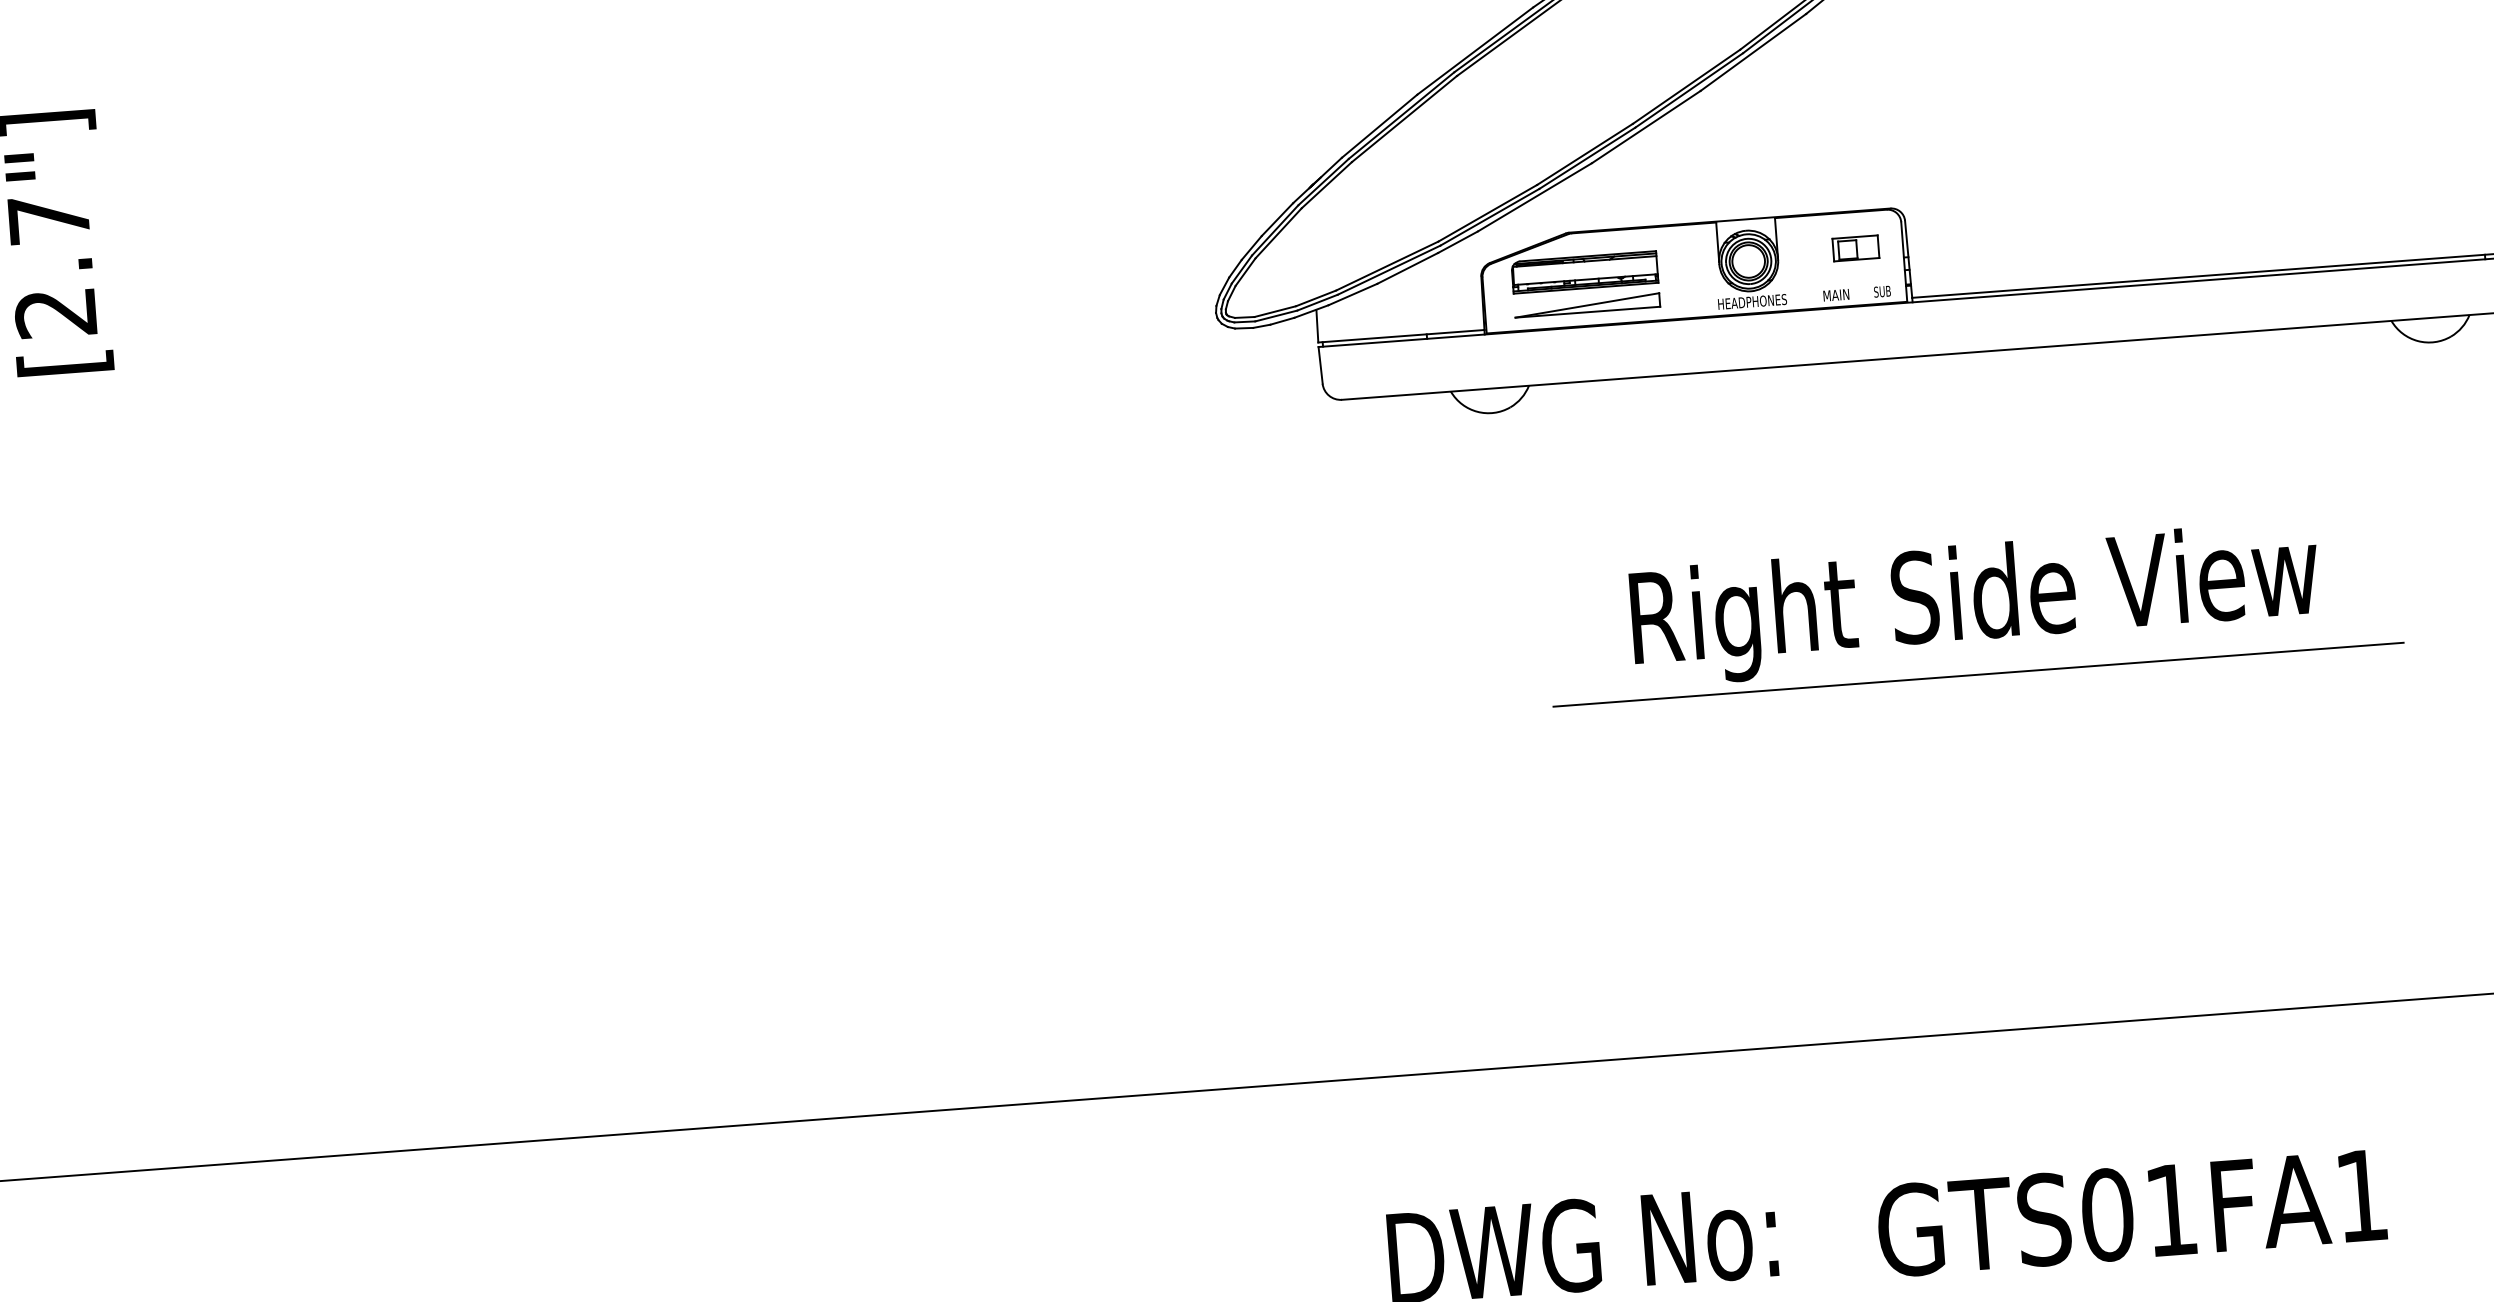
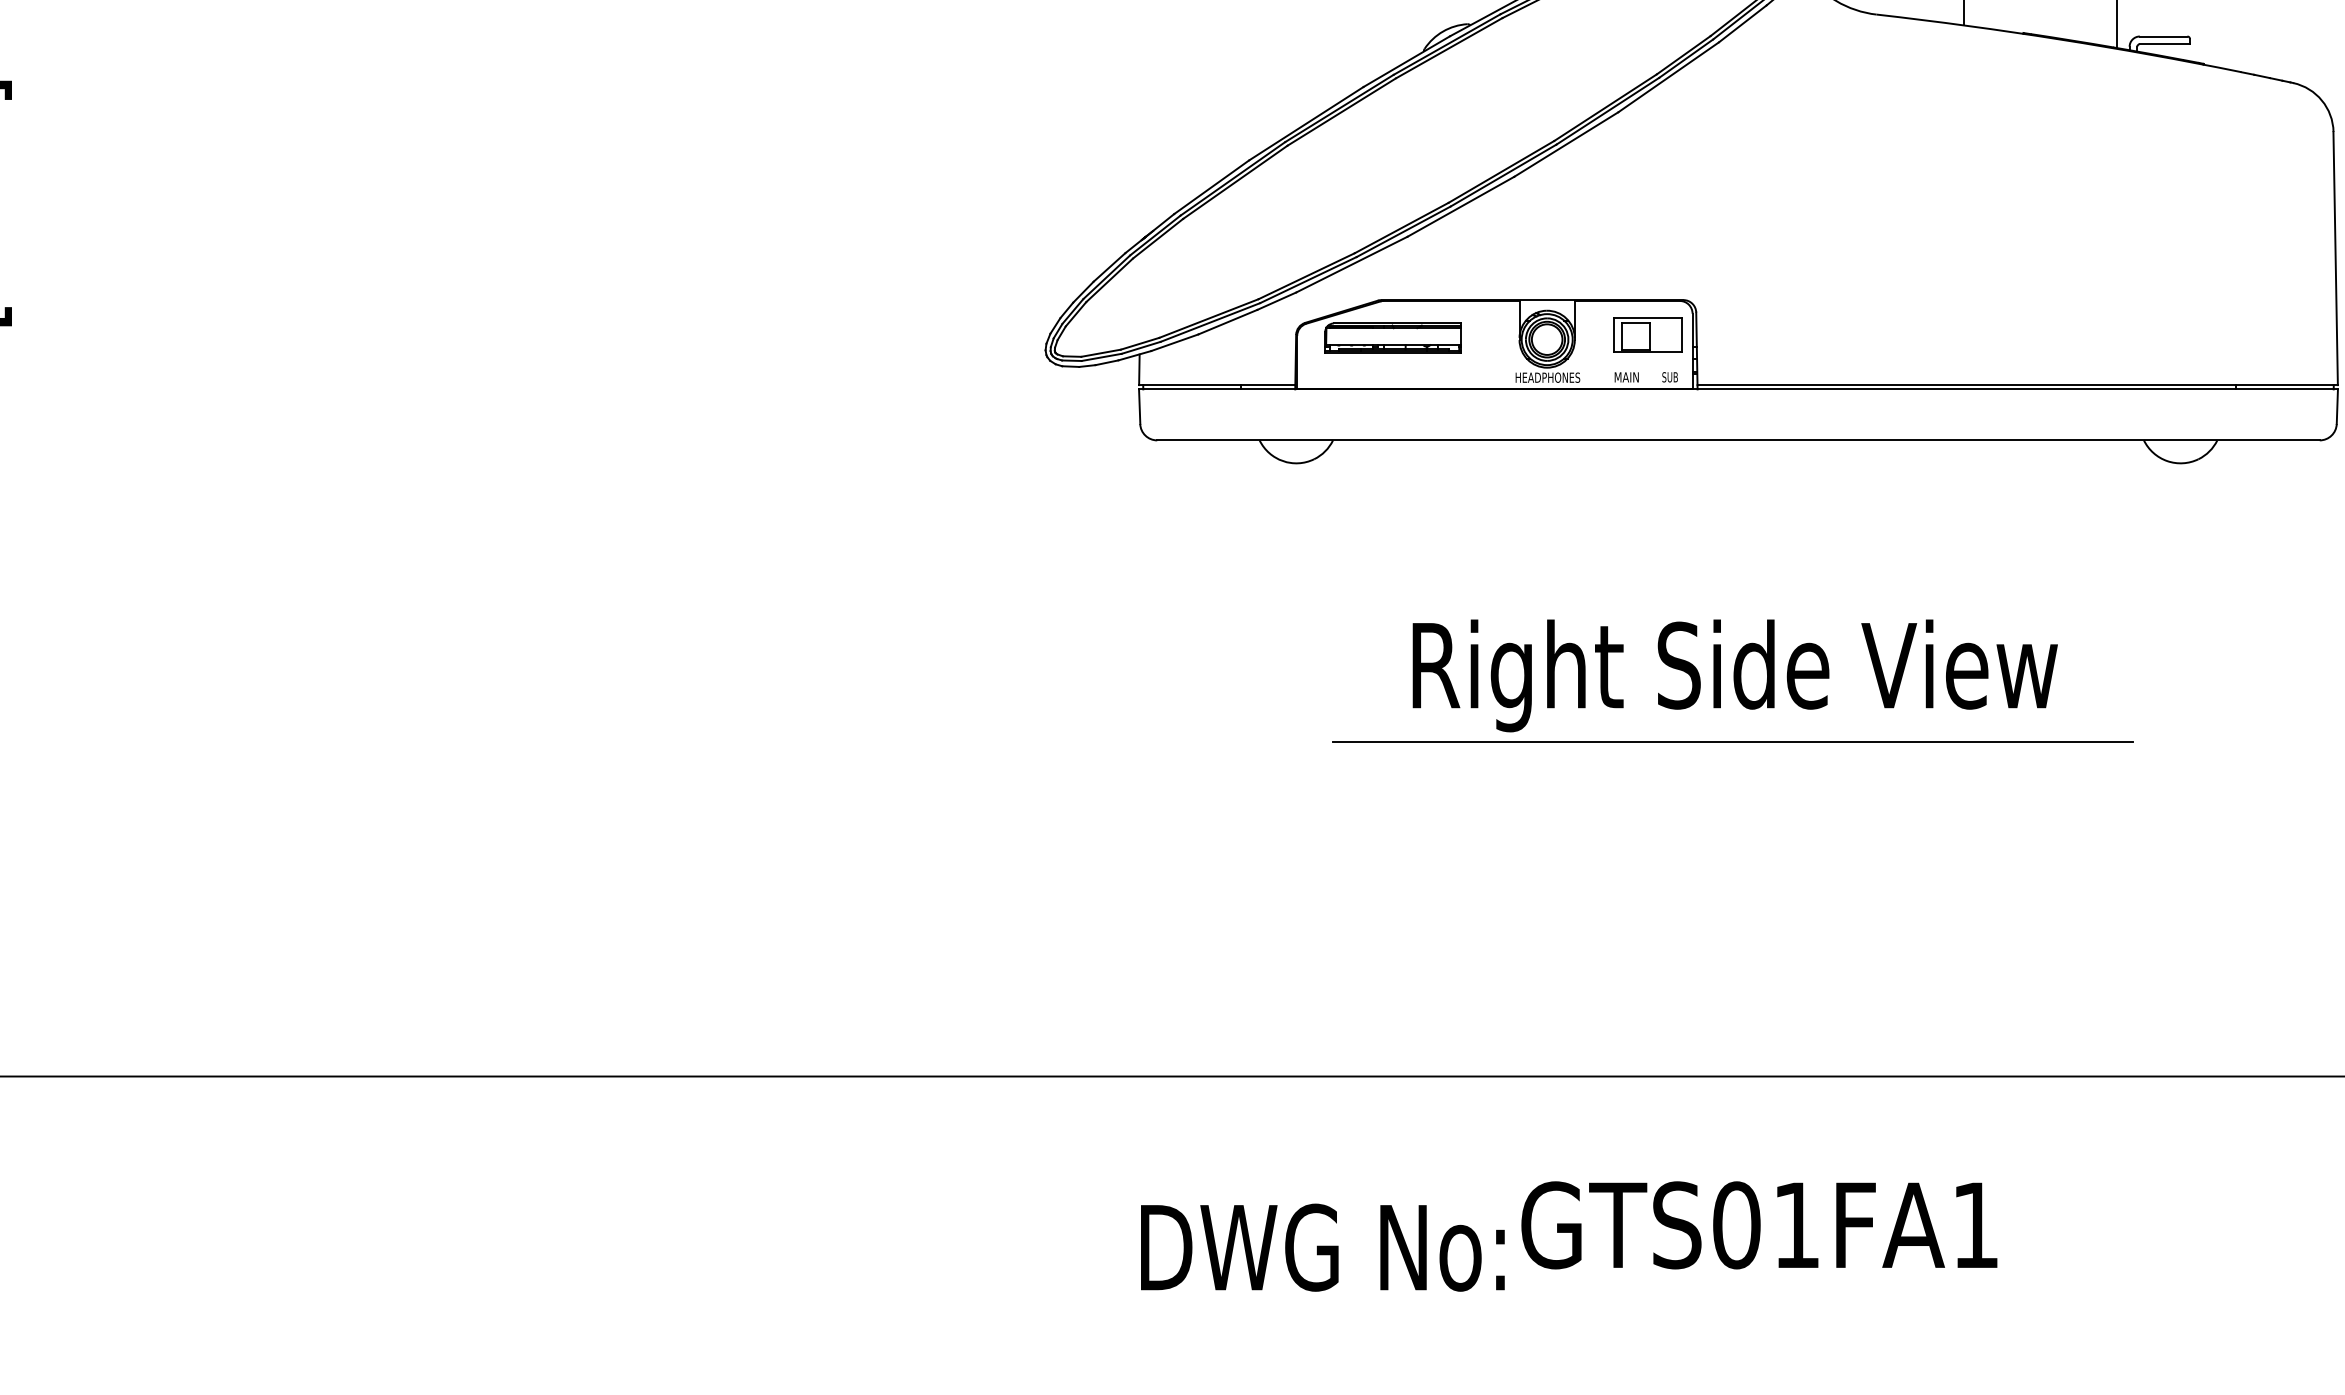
part: (1856, 247) -> (1648, 334), size x1.6
part: (1587, 305) -> (1393, 369), removed
text: (2131, 1213) -> (1759, 1225), moved

